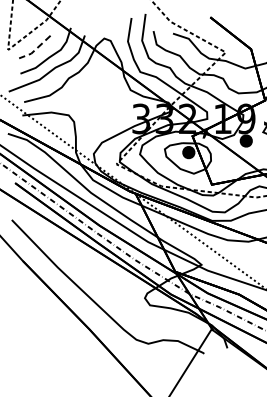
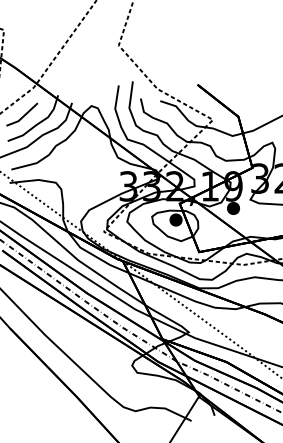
line: (35, 50) -> (22, 117), dashed -> solid

